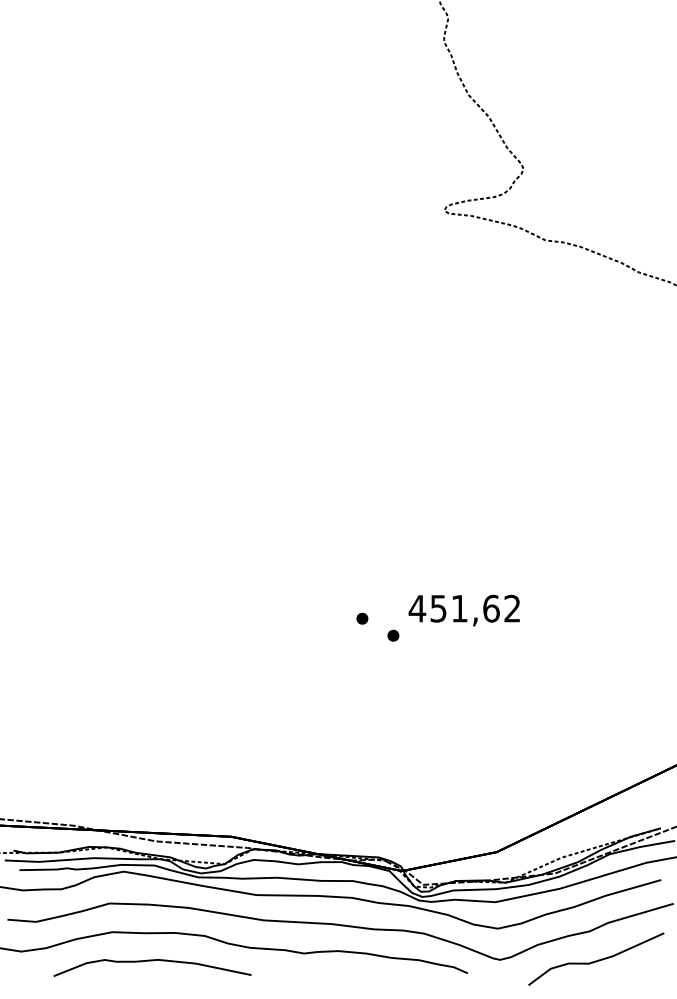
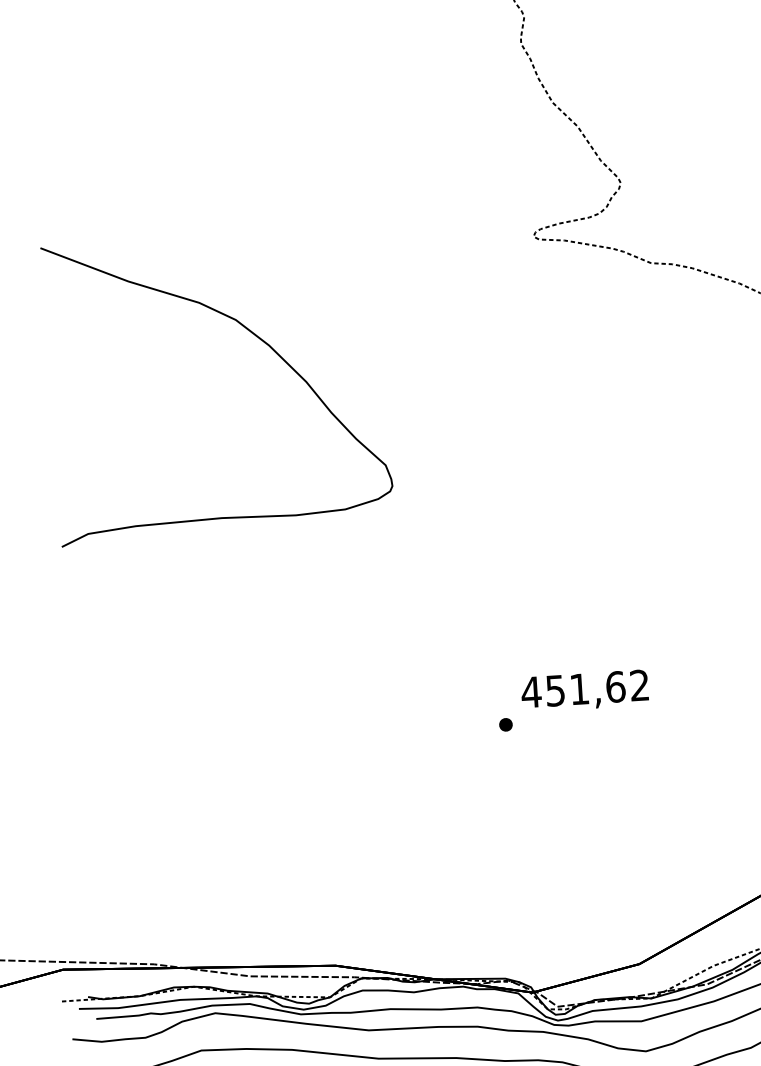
curve: (196, 283) -> (256, 337), added
part: (362, 618) -> (469, 707), removed

